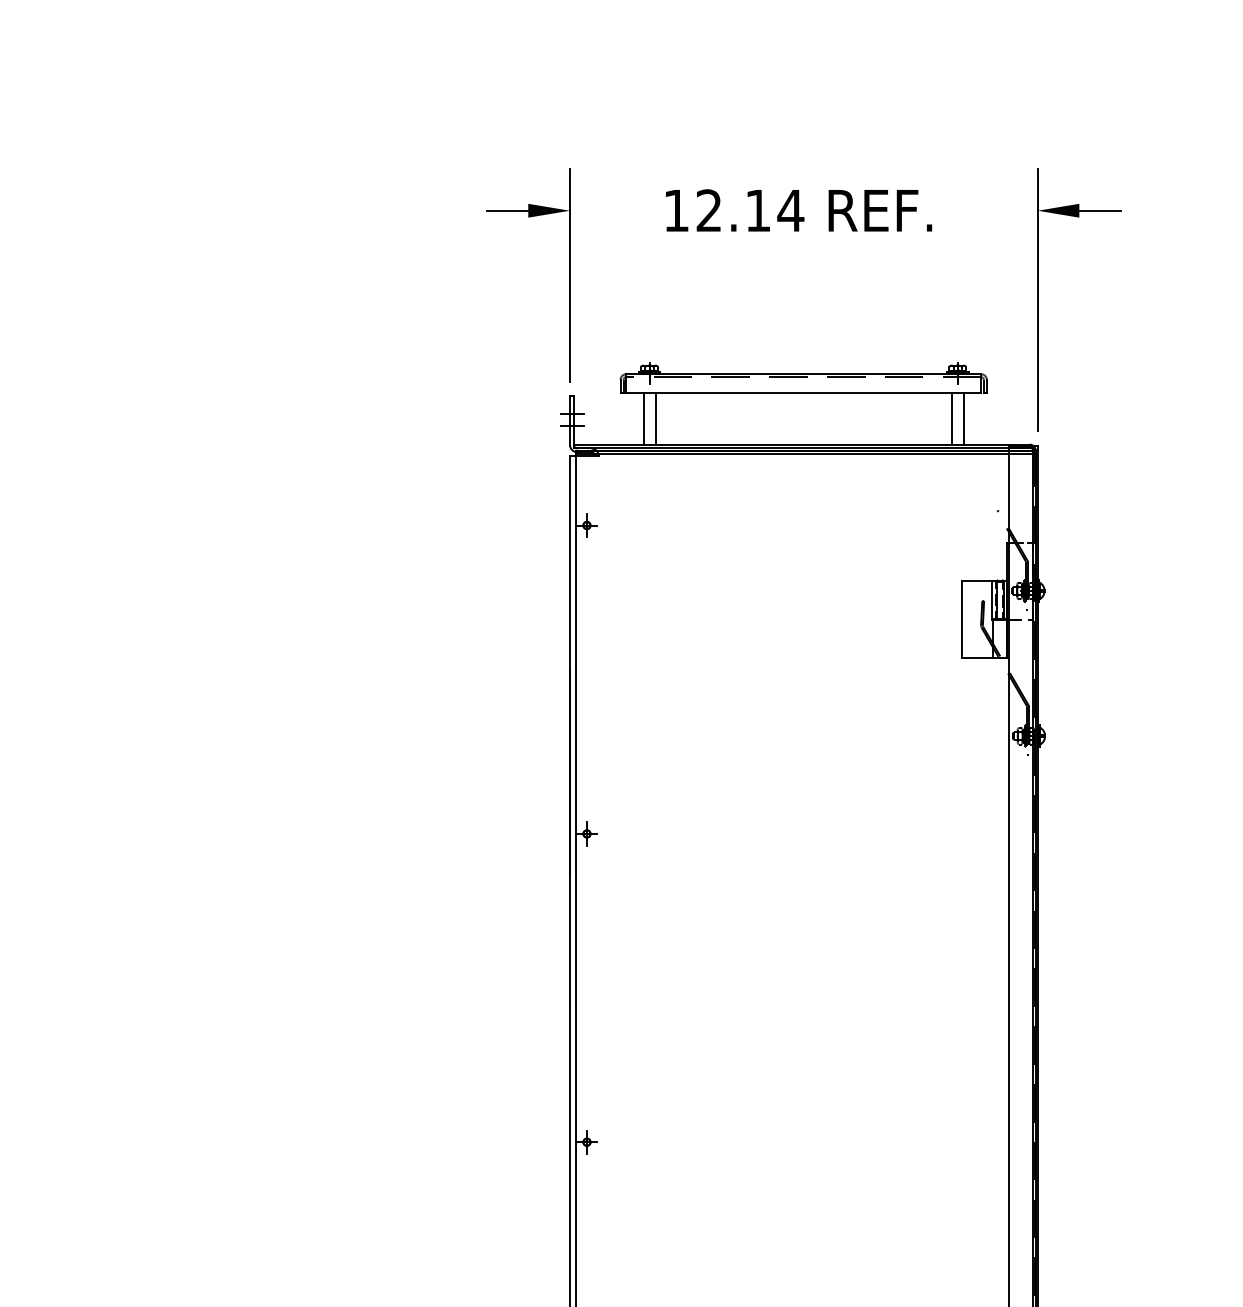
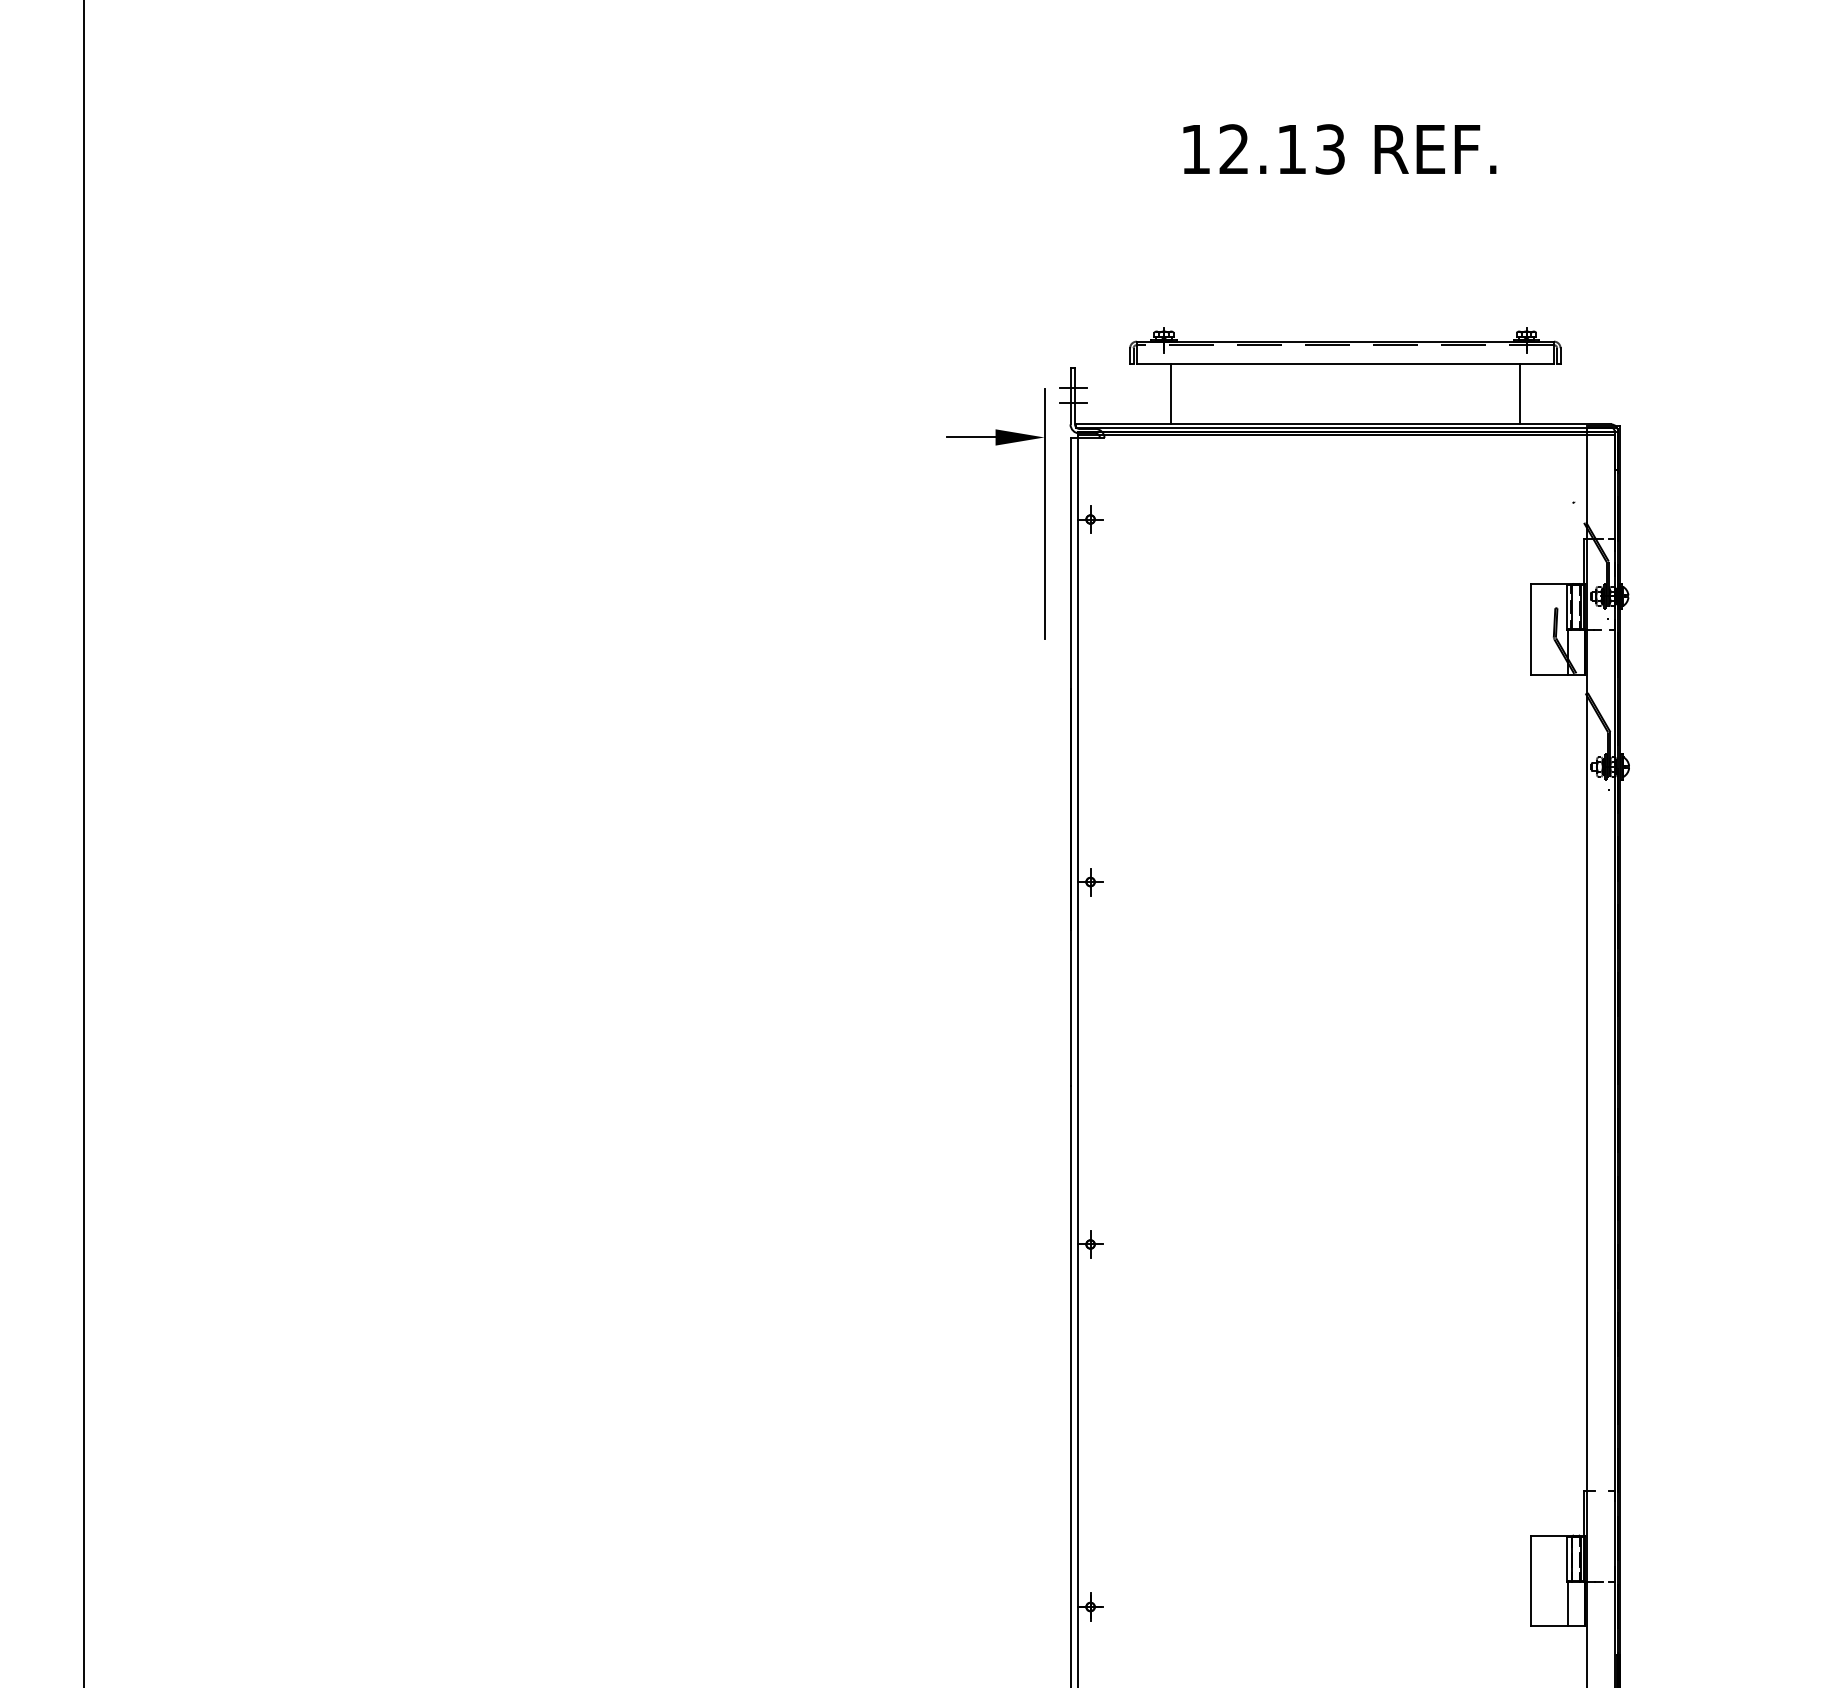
text: (791, 210) -> (1330, 149), 12.14 -> 12.13
part: (569, 275) -> (1044, 513), moved
part: (1037, 300) -> (1620, 254), removed
line: (643, 419) -> (1157, 394), removed
line: (963, 419) -> (1533, 394), removed

